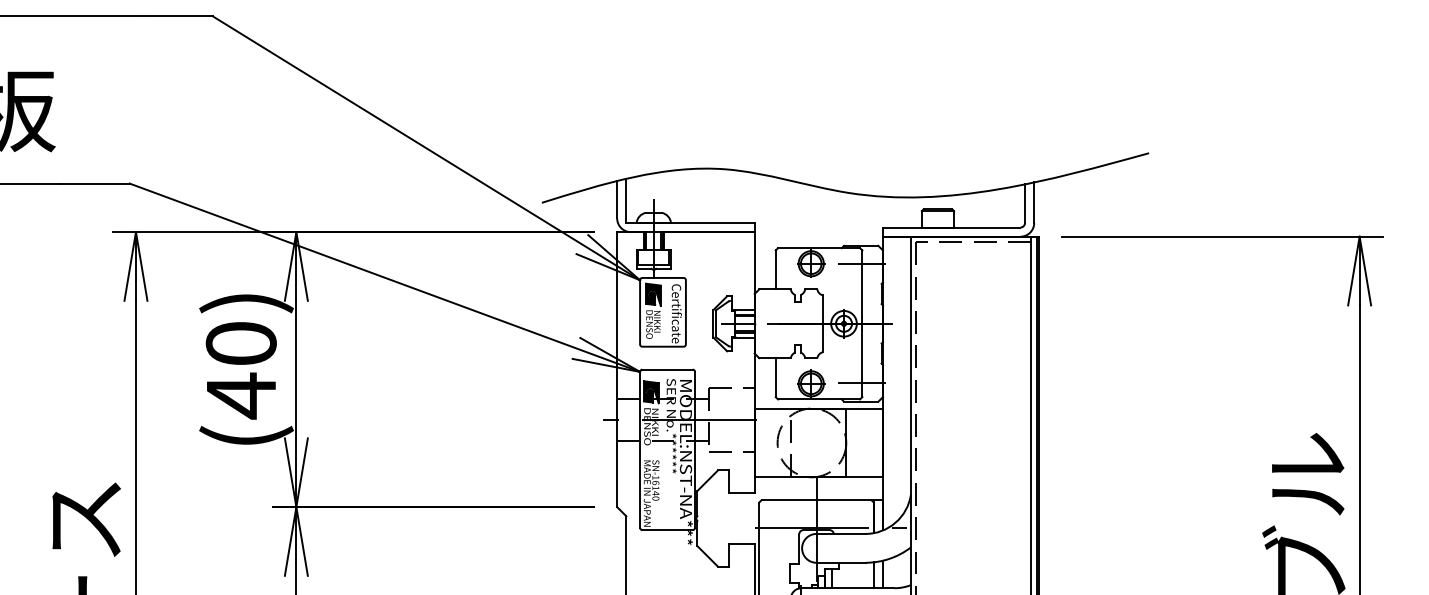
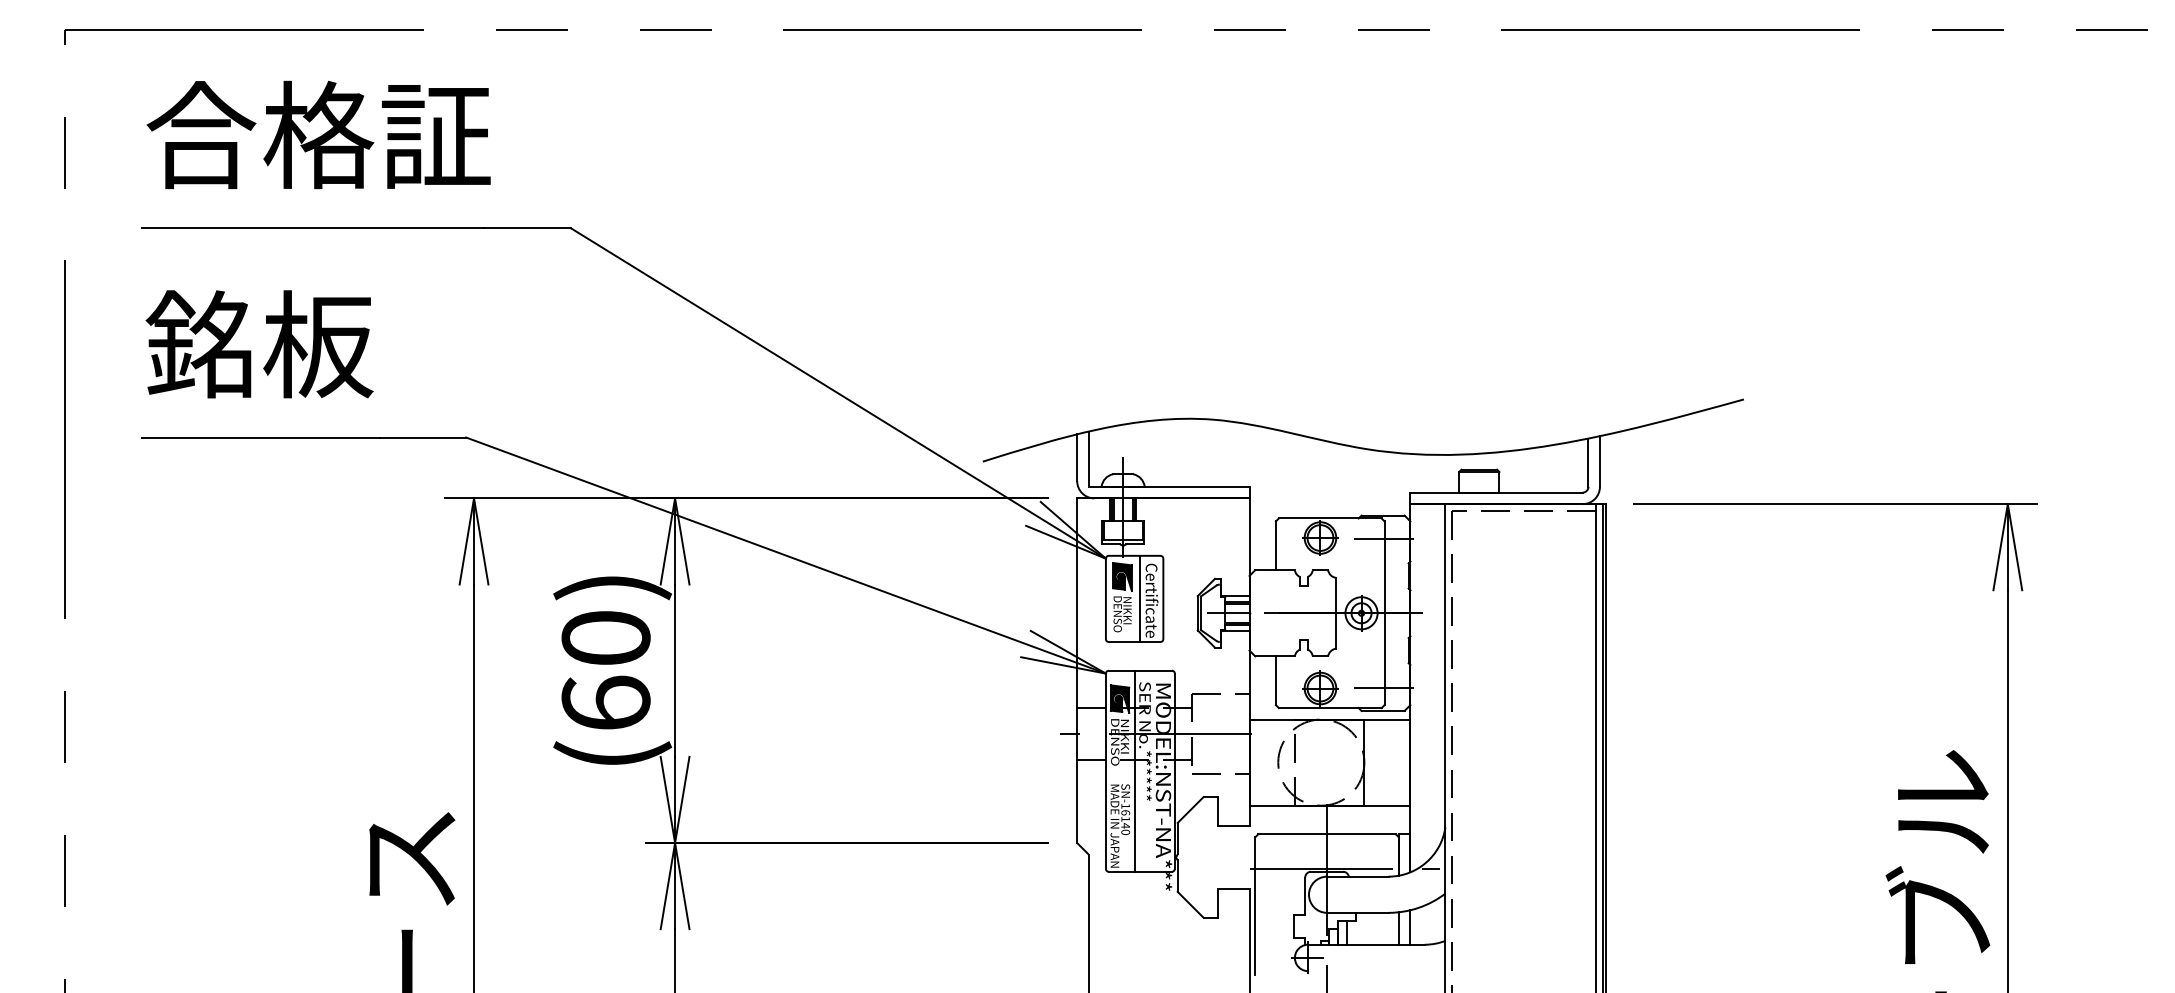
line: (667, 312) -> (1140, 598), added
text: (240, 395) -> (605, 703), (40) -> (60)
line: (662, 449) -> (1134, 770), added

